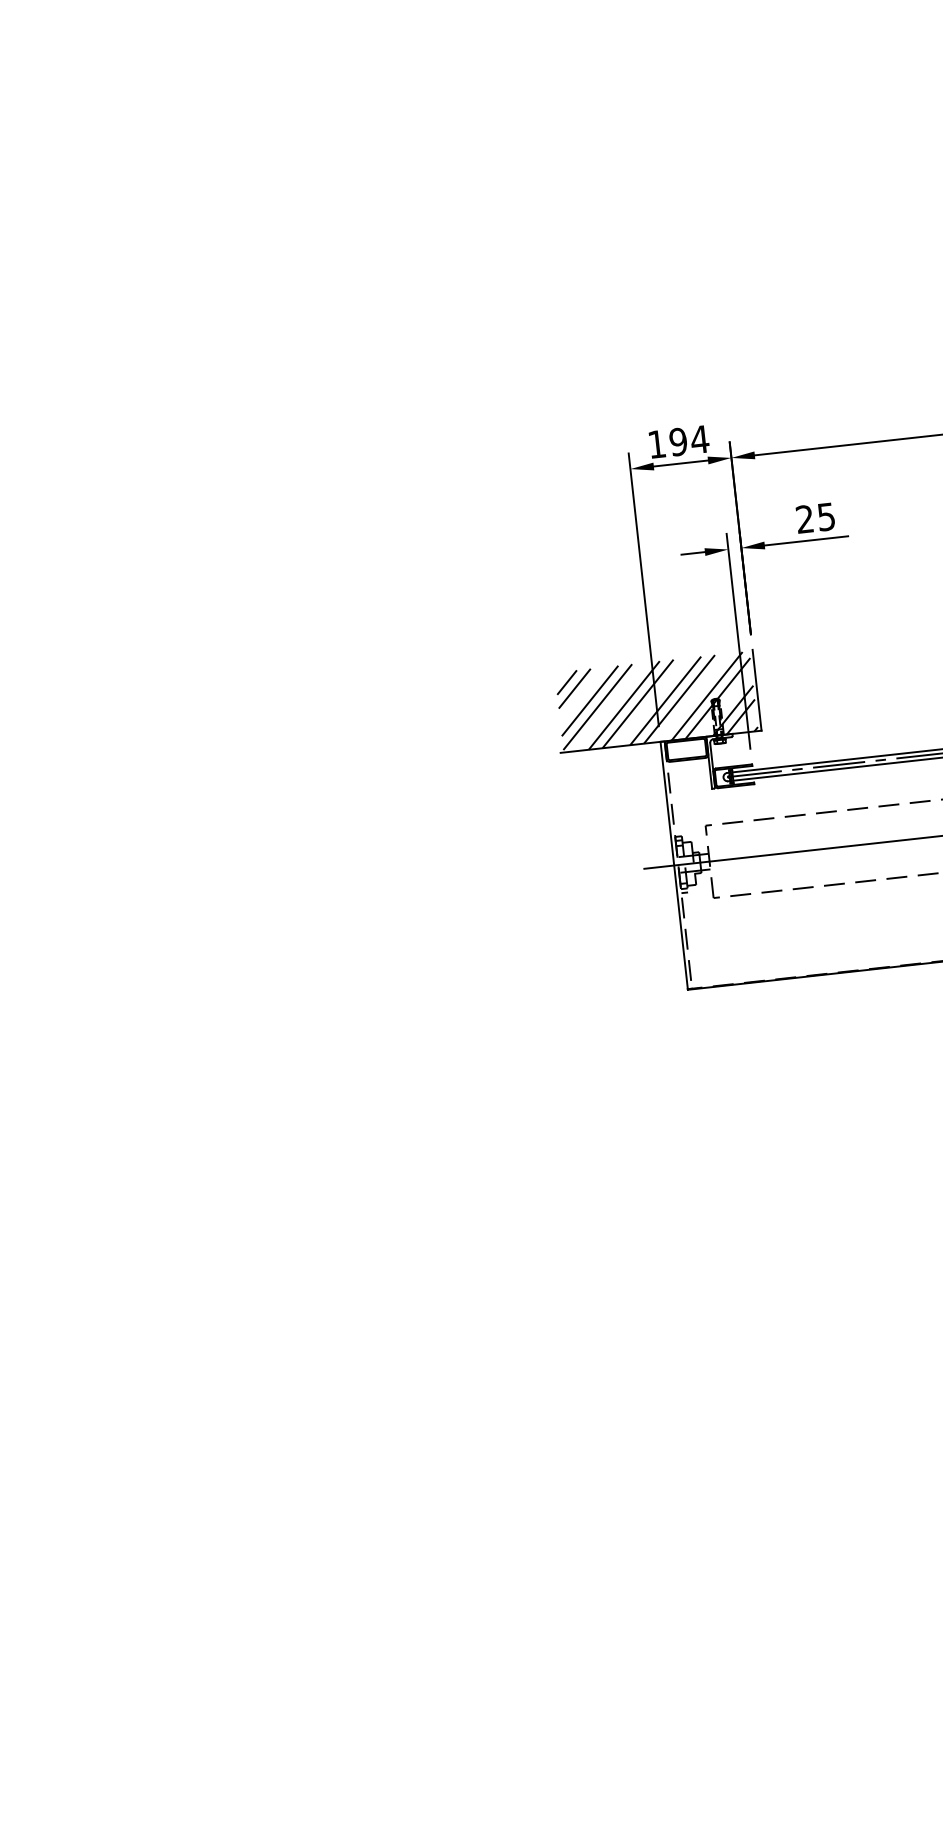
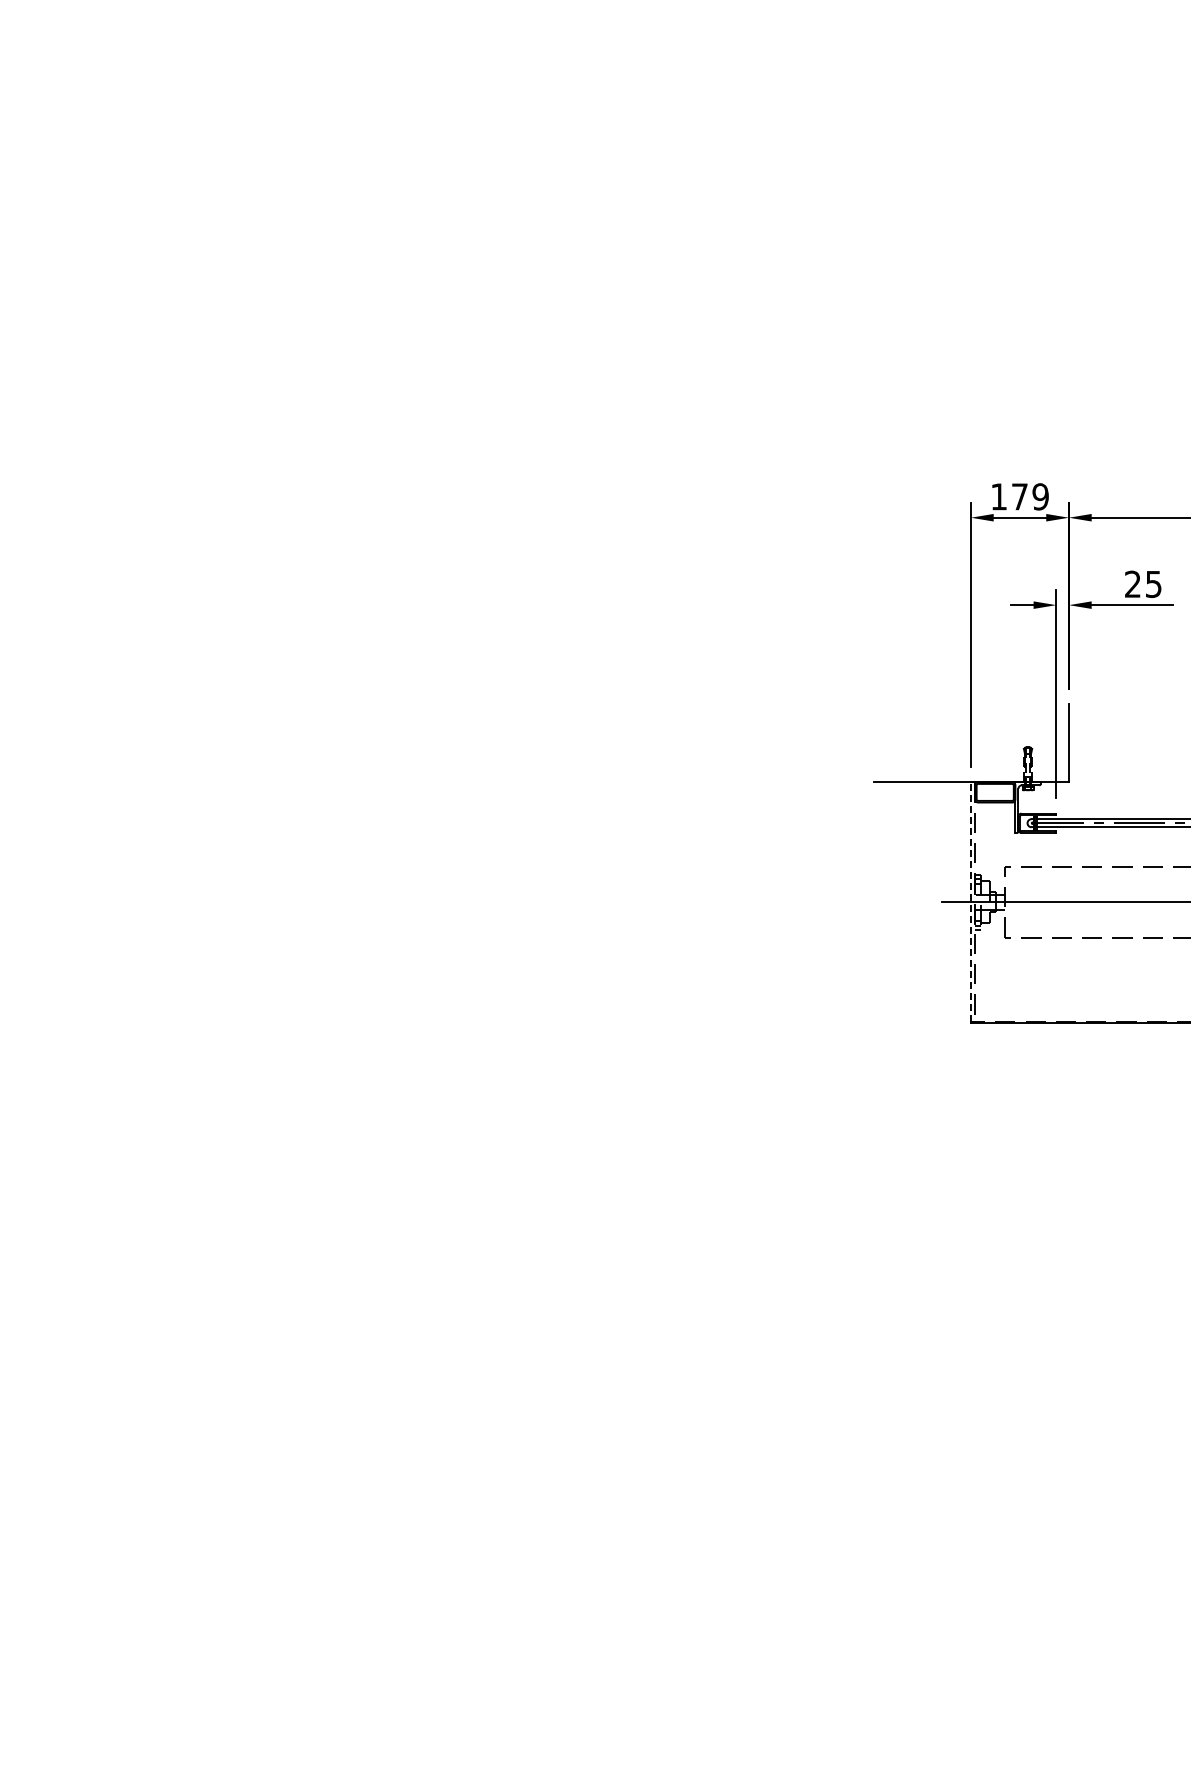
text: (689, 440) -> (1030, 496), 194 -> 179
hatch: (656, 701) -> (971, 743), removed
line: (673, 865) -> (970, 902), solid -> dashed

